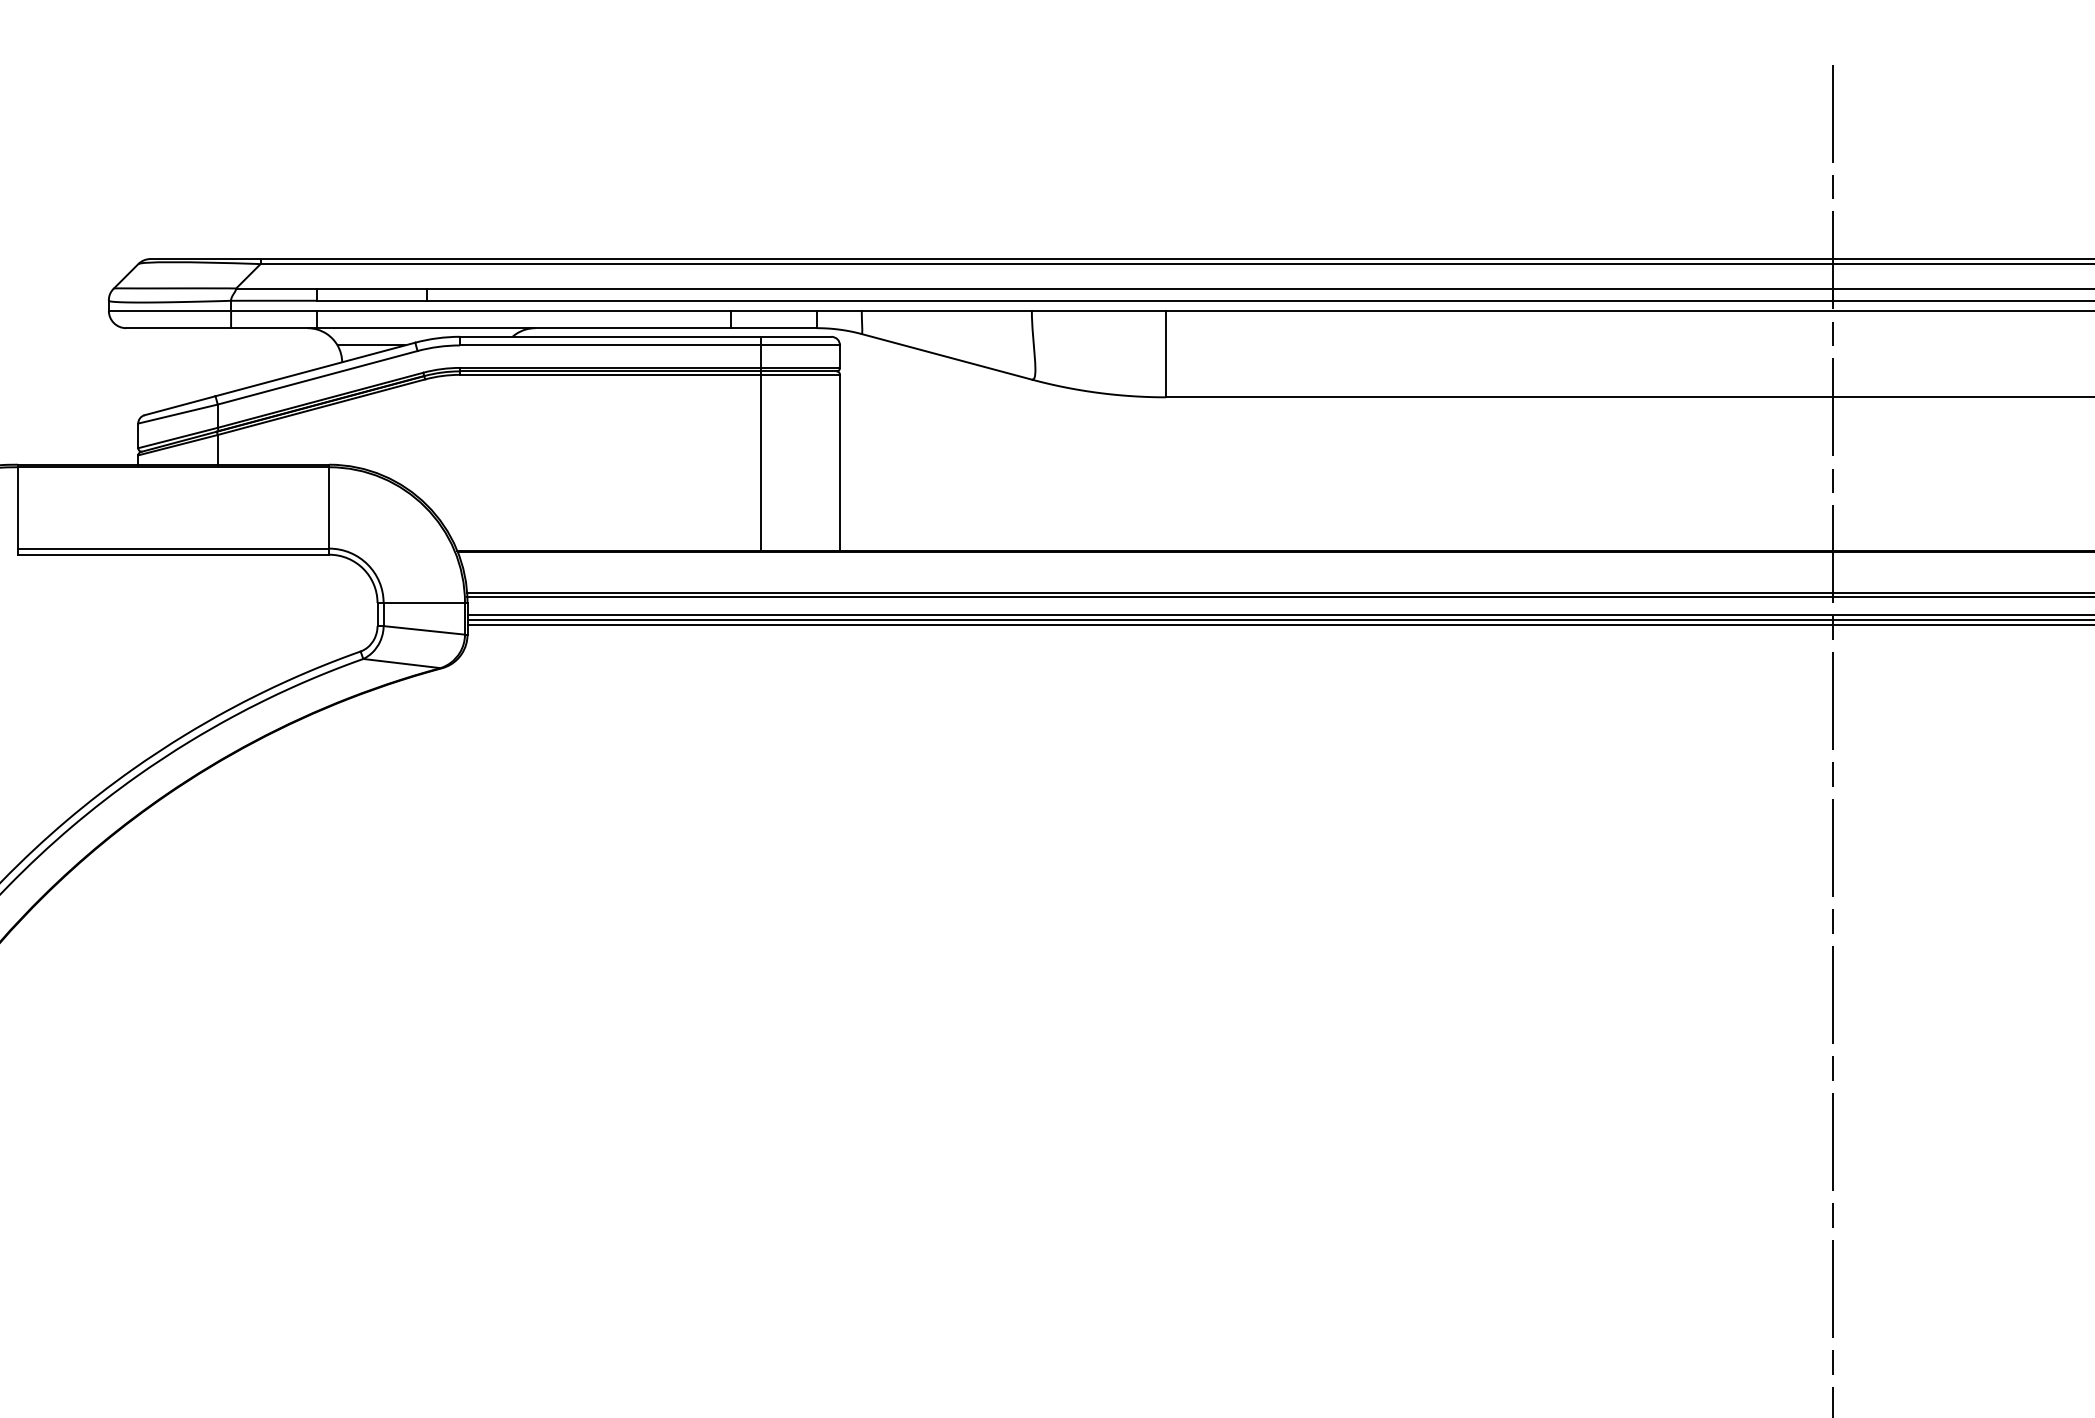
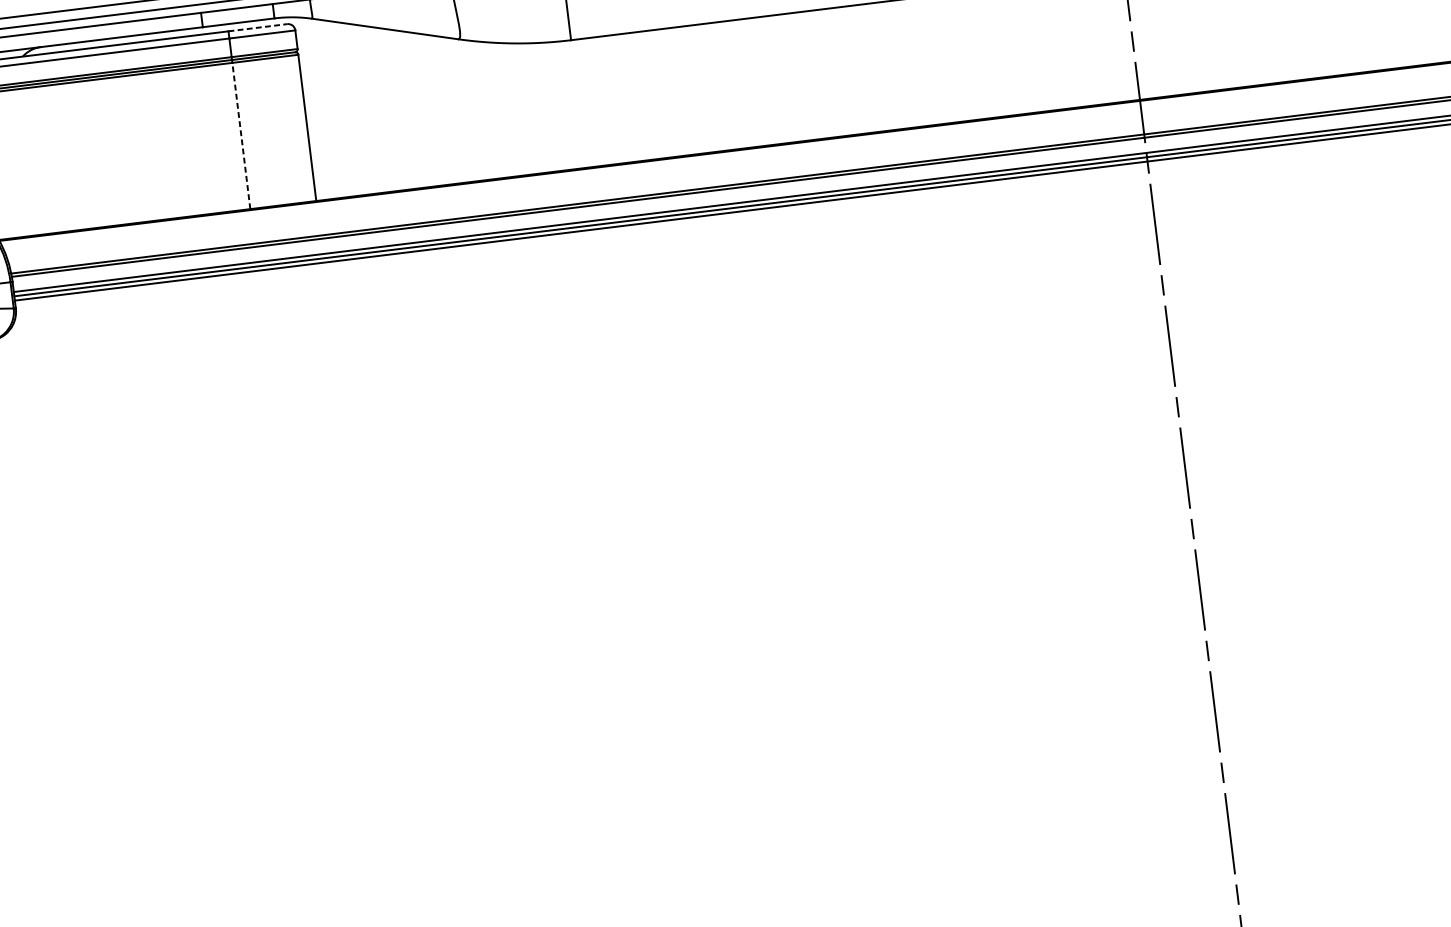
line: (796, 336) -> (258, 27), solid -> dashed
line: (760, 462) -> (241, 135), solid -> dashed

